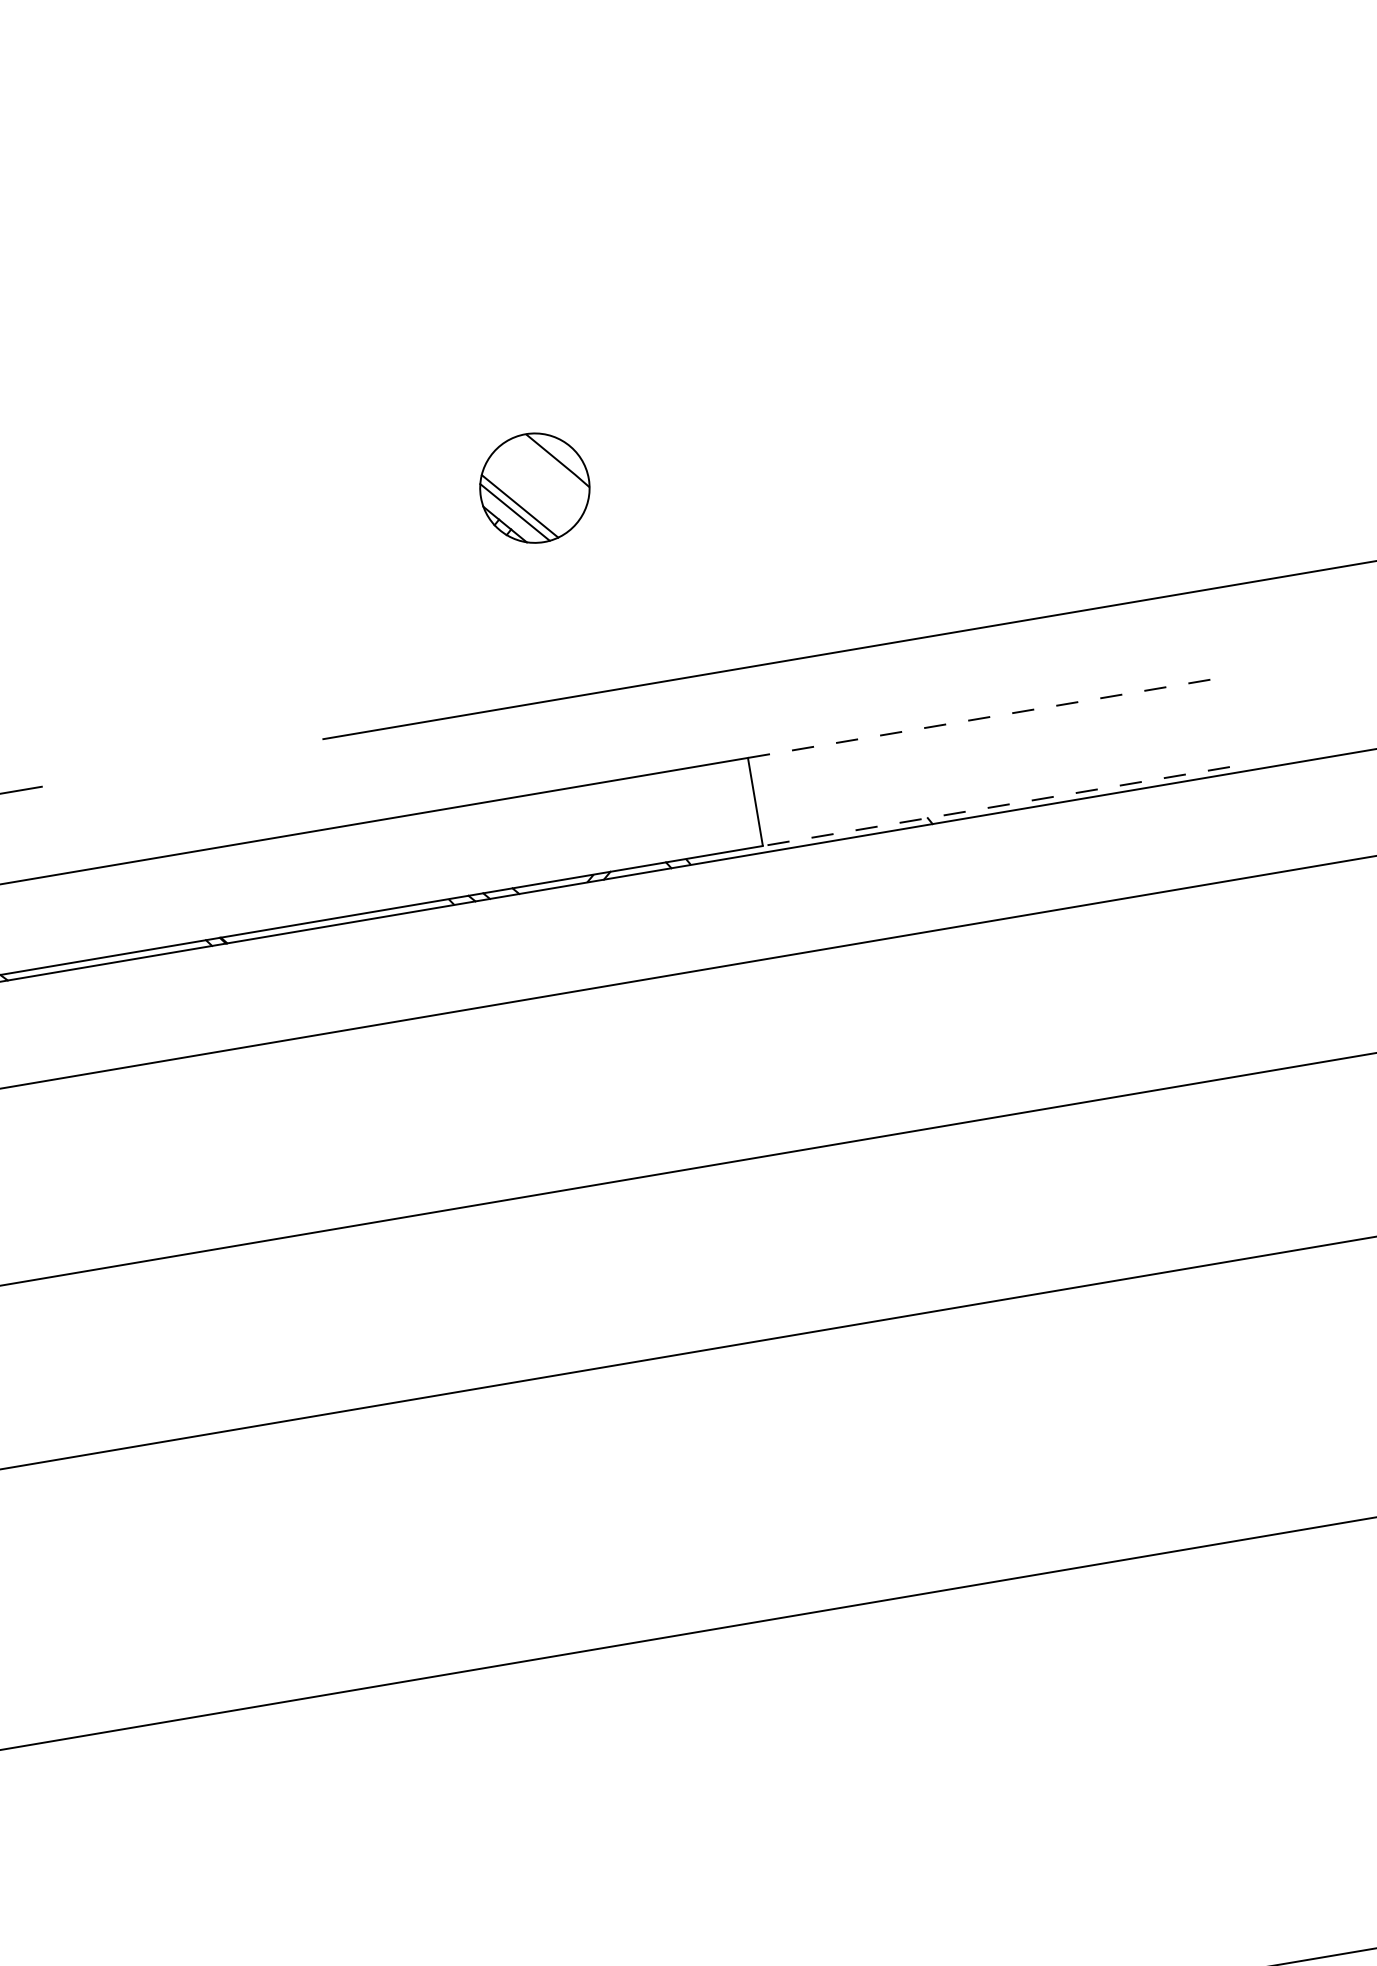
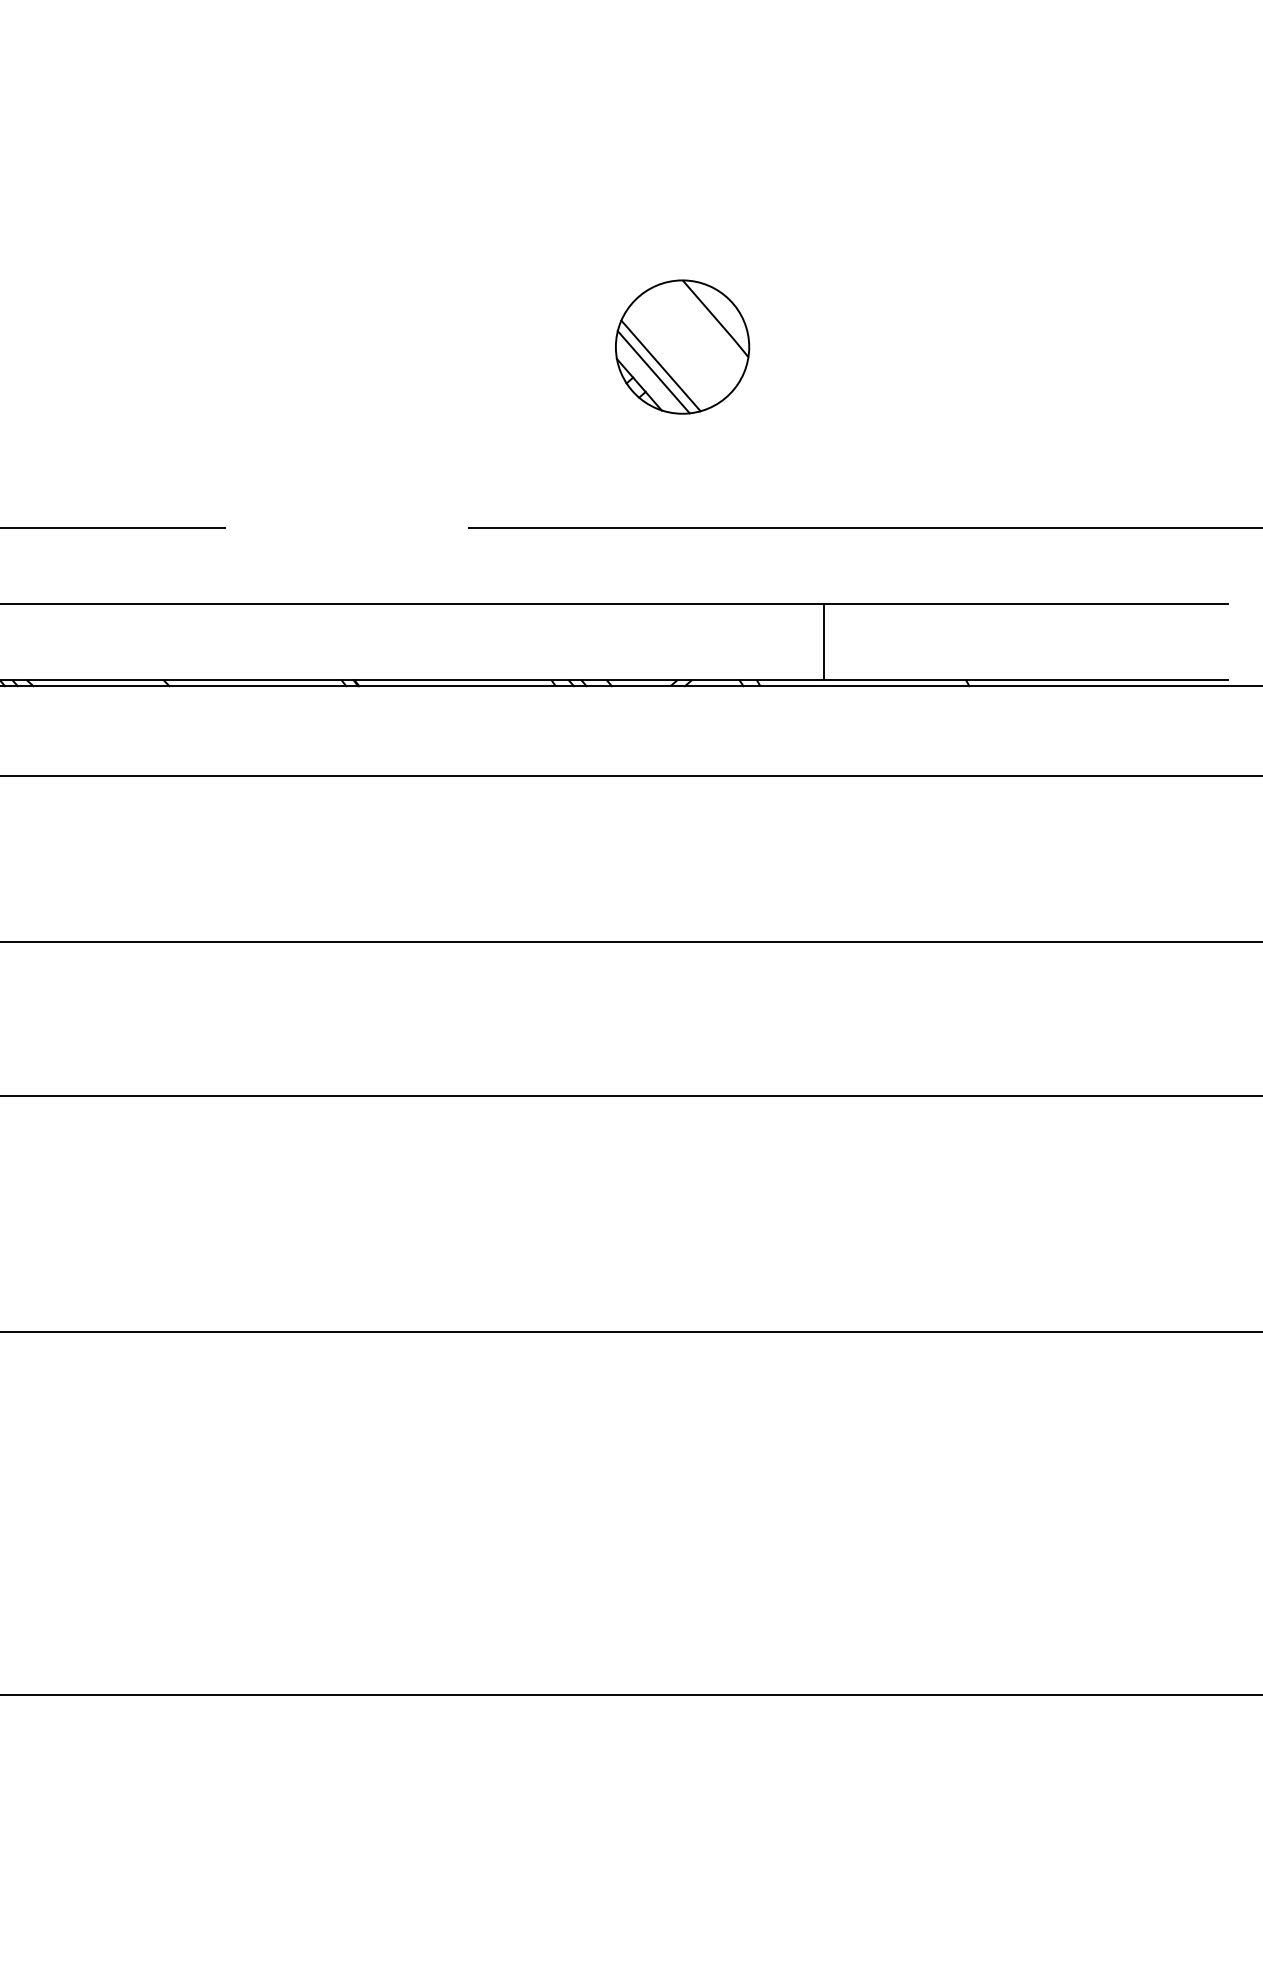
part: (534, 487) -> (682, 346), size x1.43
line: (982, 718) -> (1026, 604), dashed -> solid
line: (996, 806) -> (1025, 680), dashed -> solid

